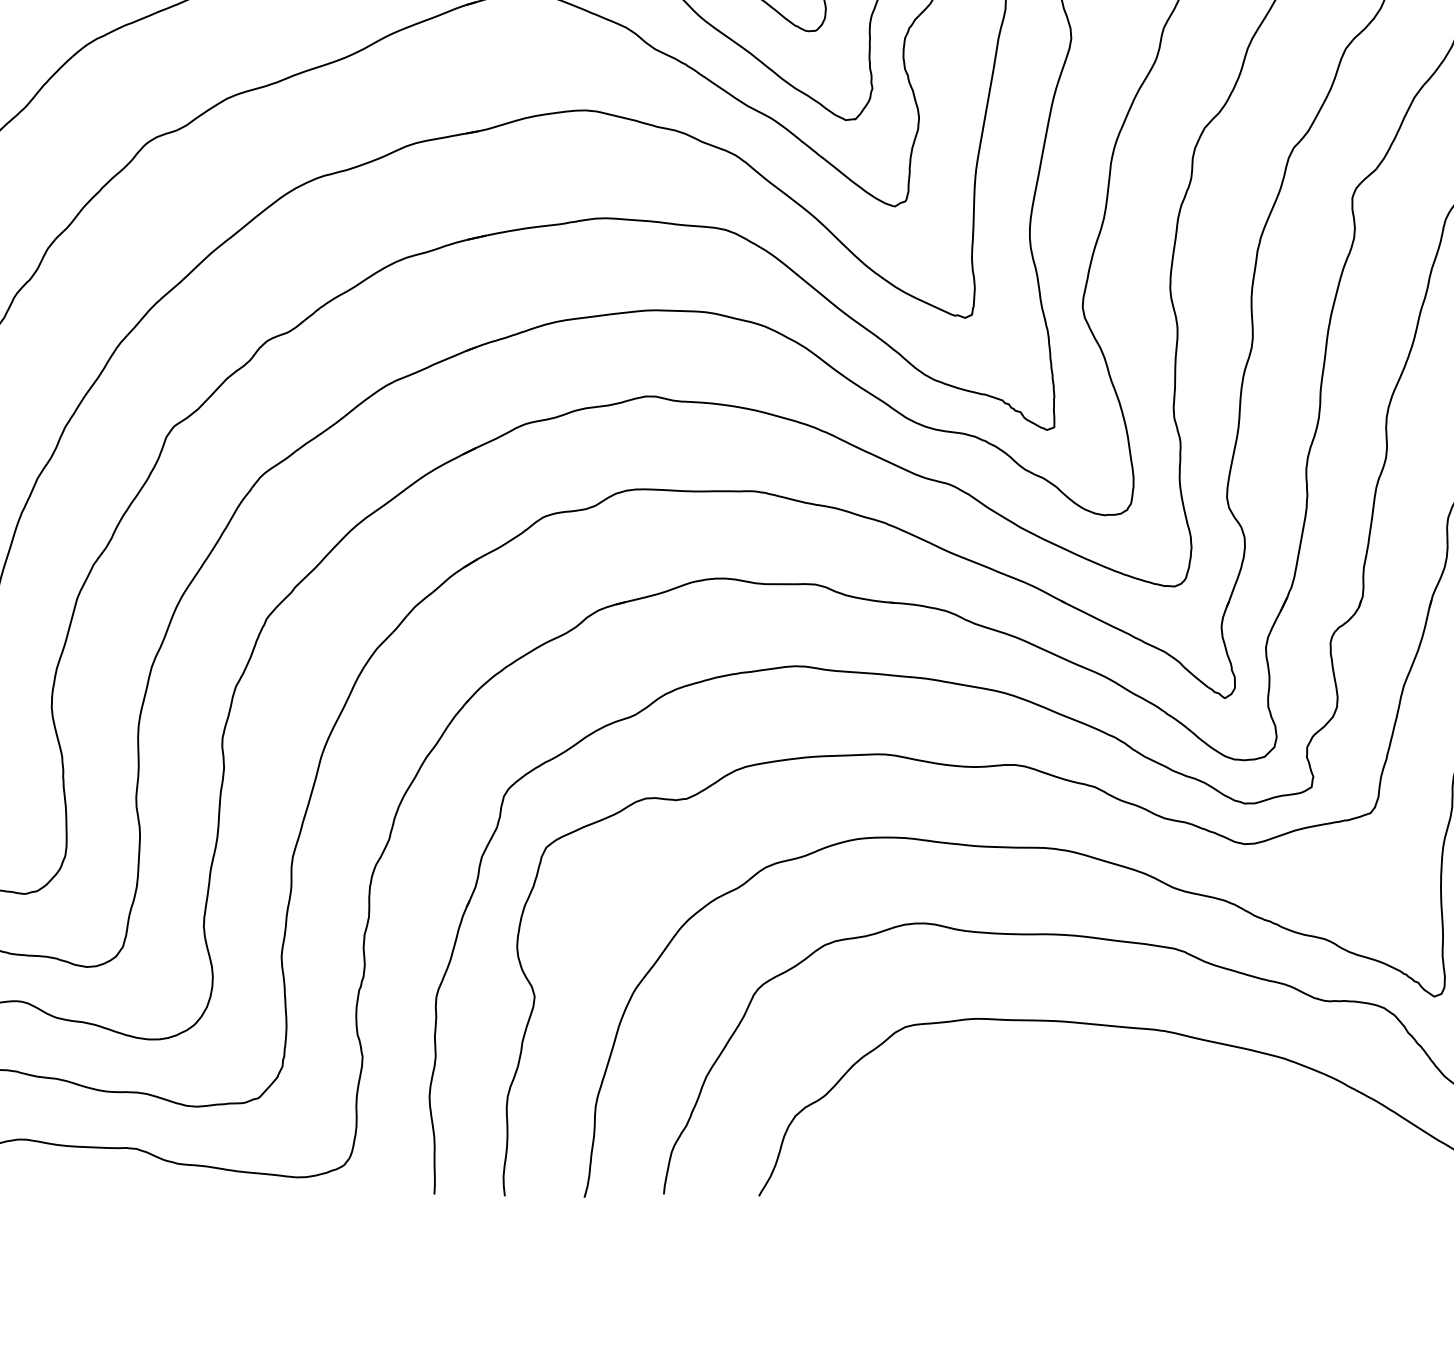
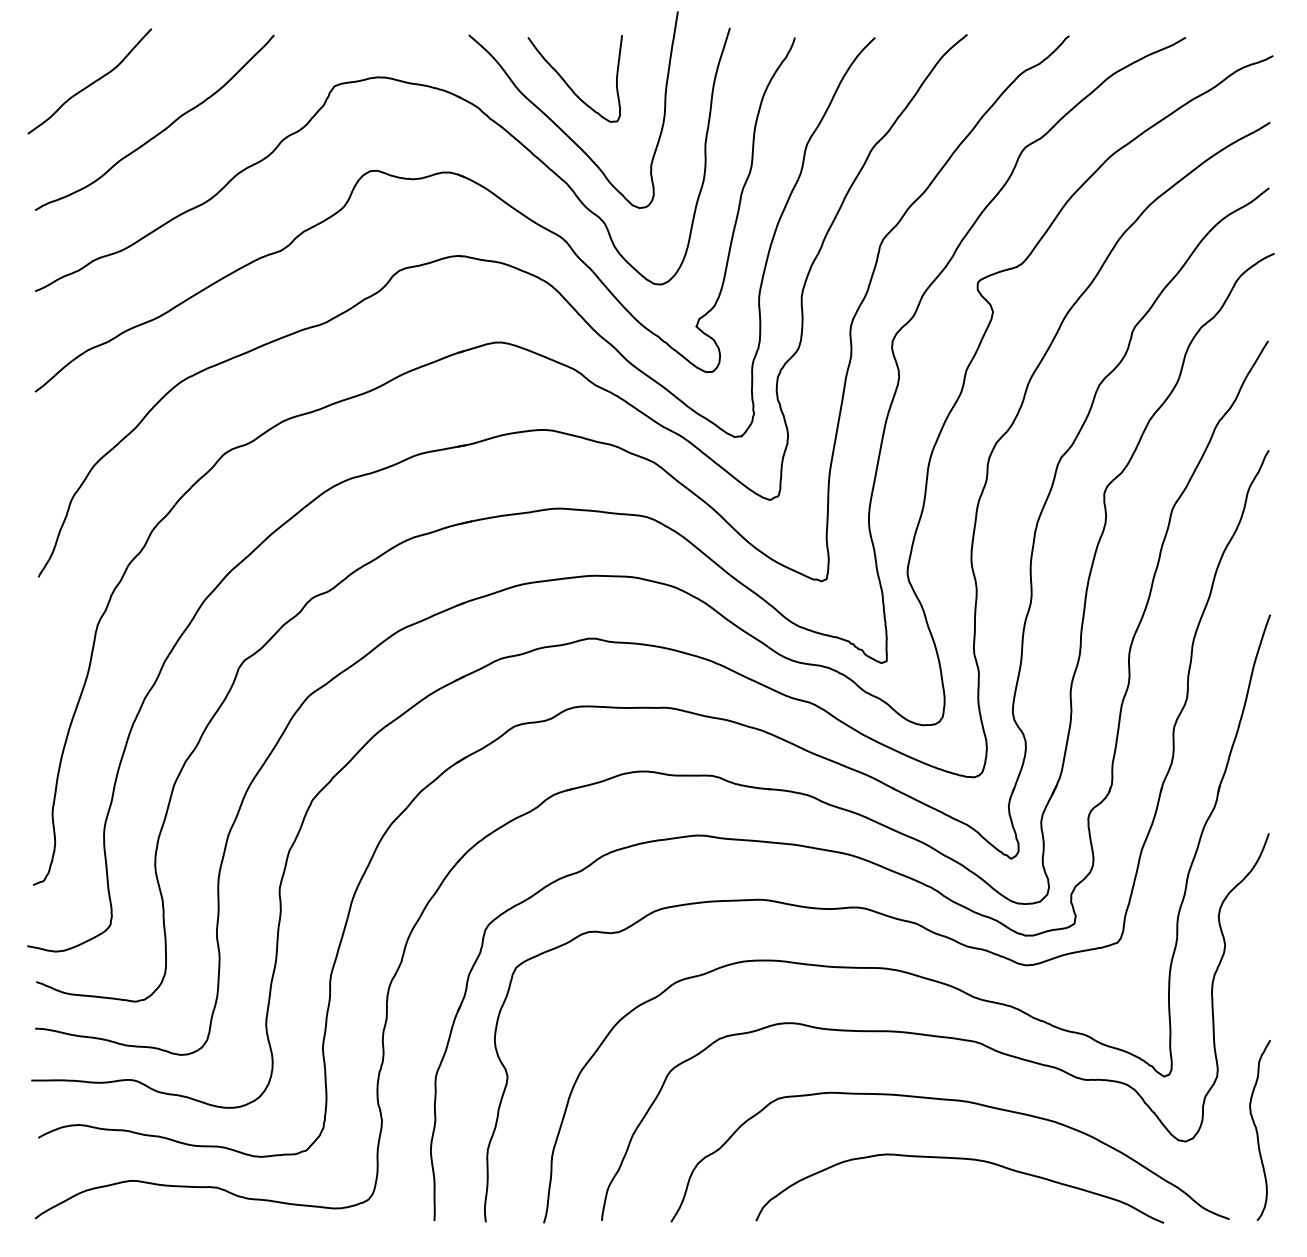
curve: (1153, 1110) -> (959, 1159), added

